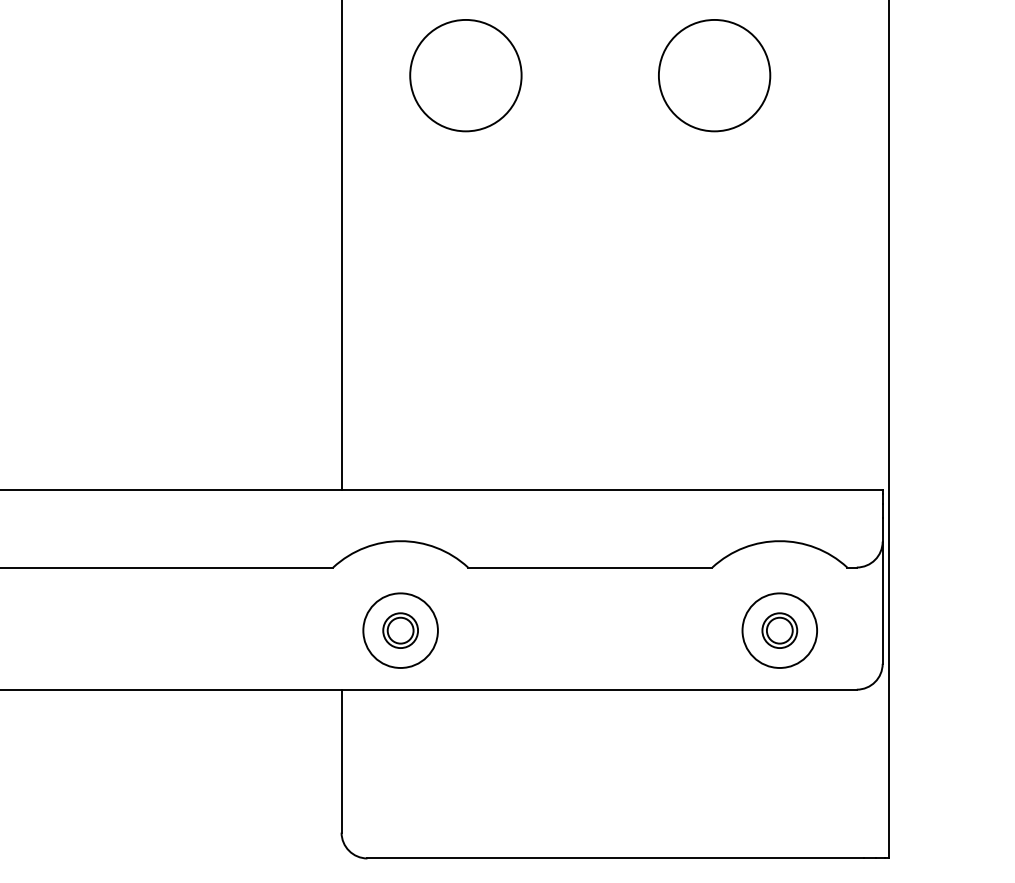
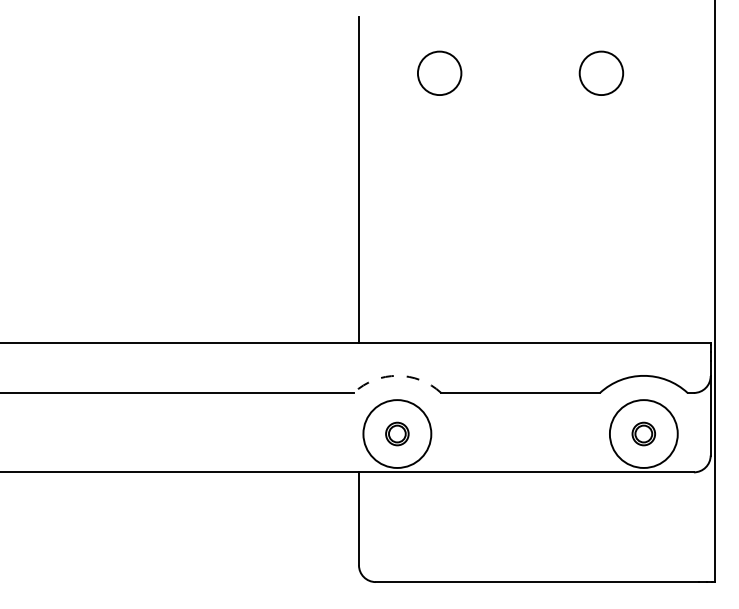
circle: (465, 75) -> (439, 73), size x0.6
circle: (714, 75) -> (601, 73), size x0.6
arc: (400, 540) -> (397, 375), solid -> dashed
circle: (400, 629) -> (397, 433), size x1.4
circle: (779, 629) -> (643, 433), size x1.4

